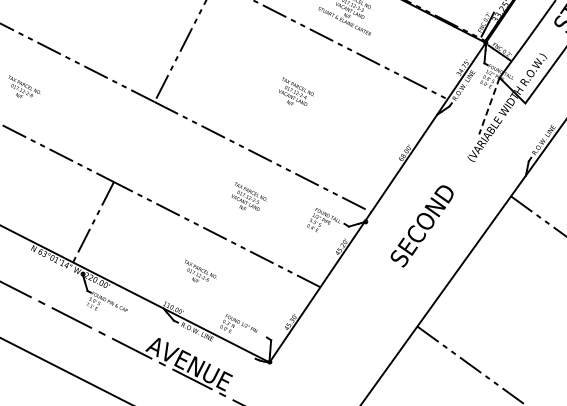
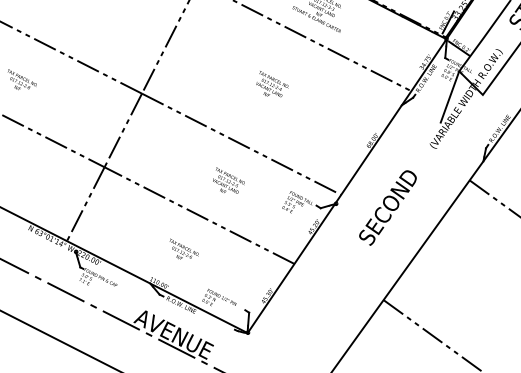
line: (489, 106) -> (449, 97), dashed -> solid
line: (133, 142) -> (122, 130), added

